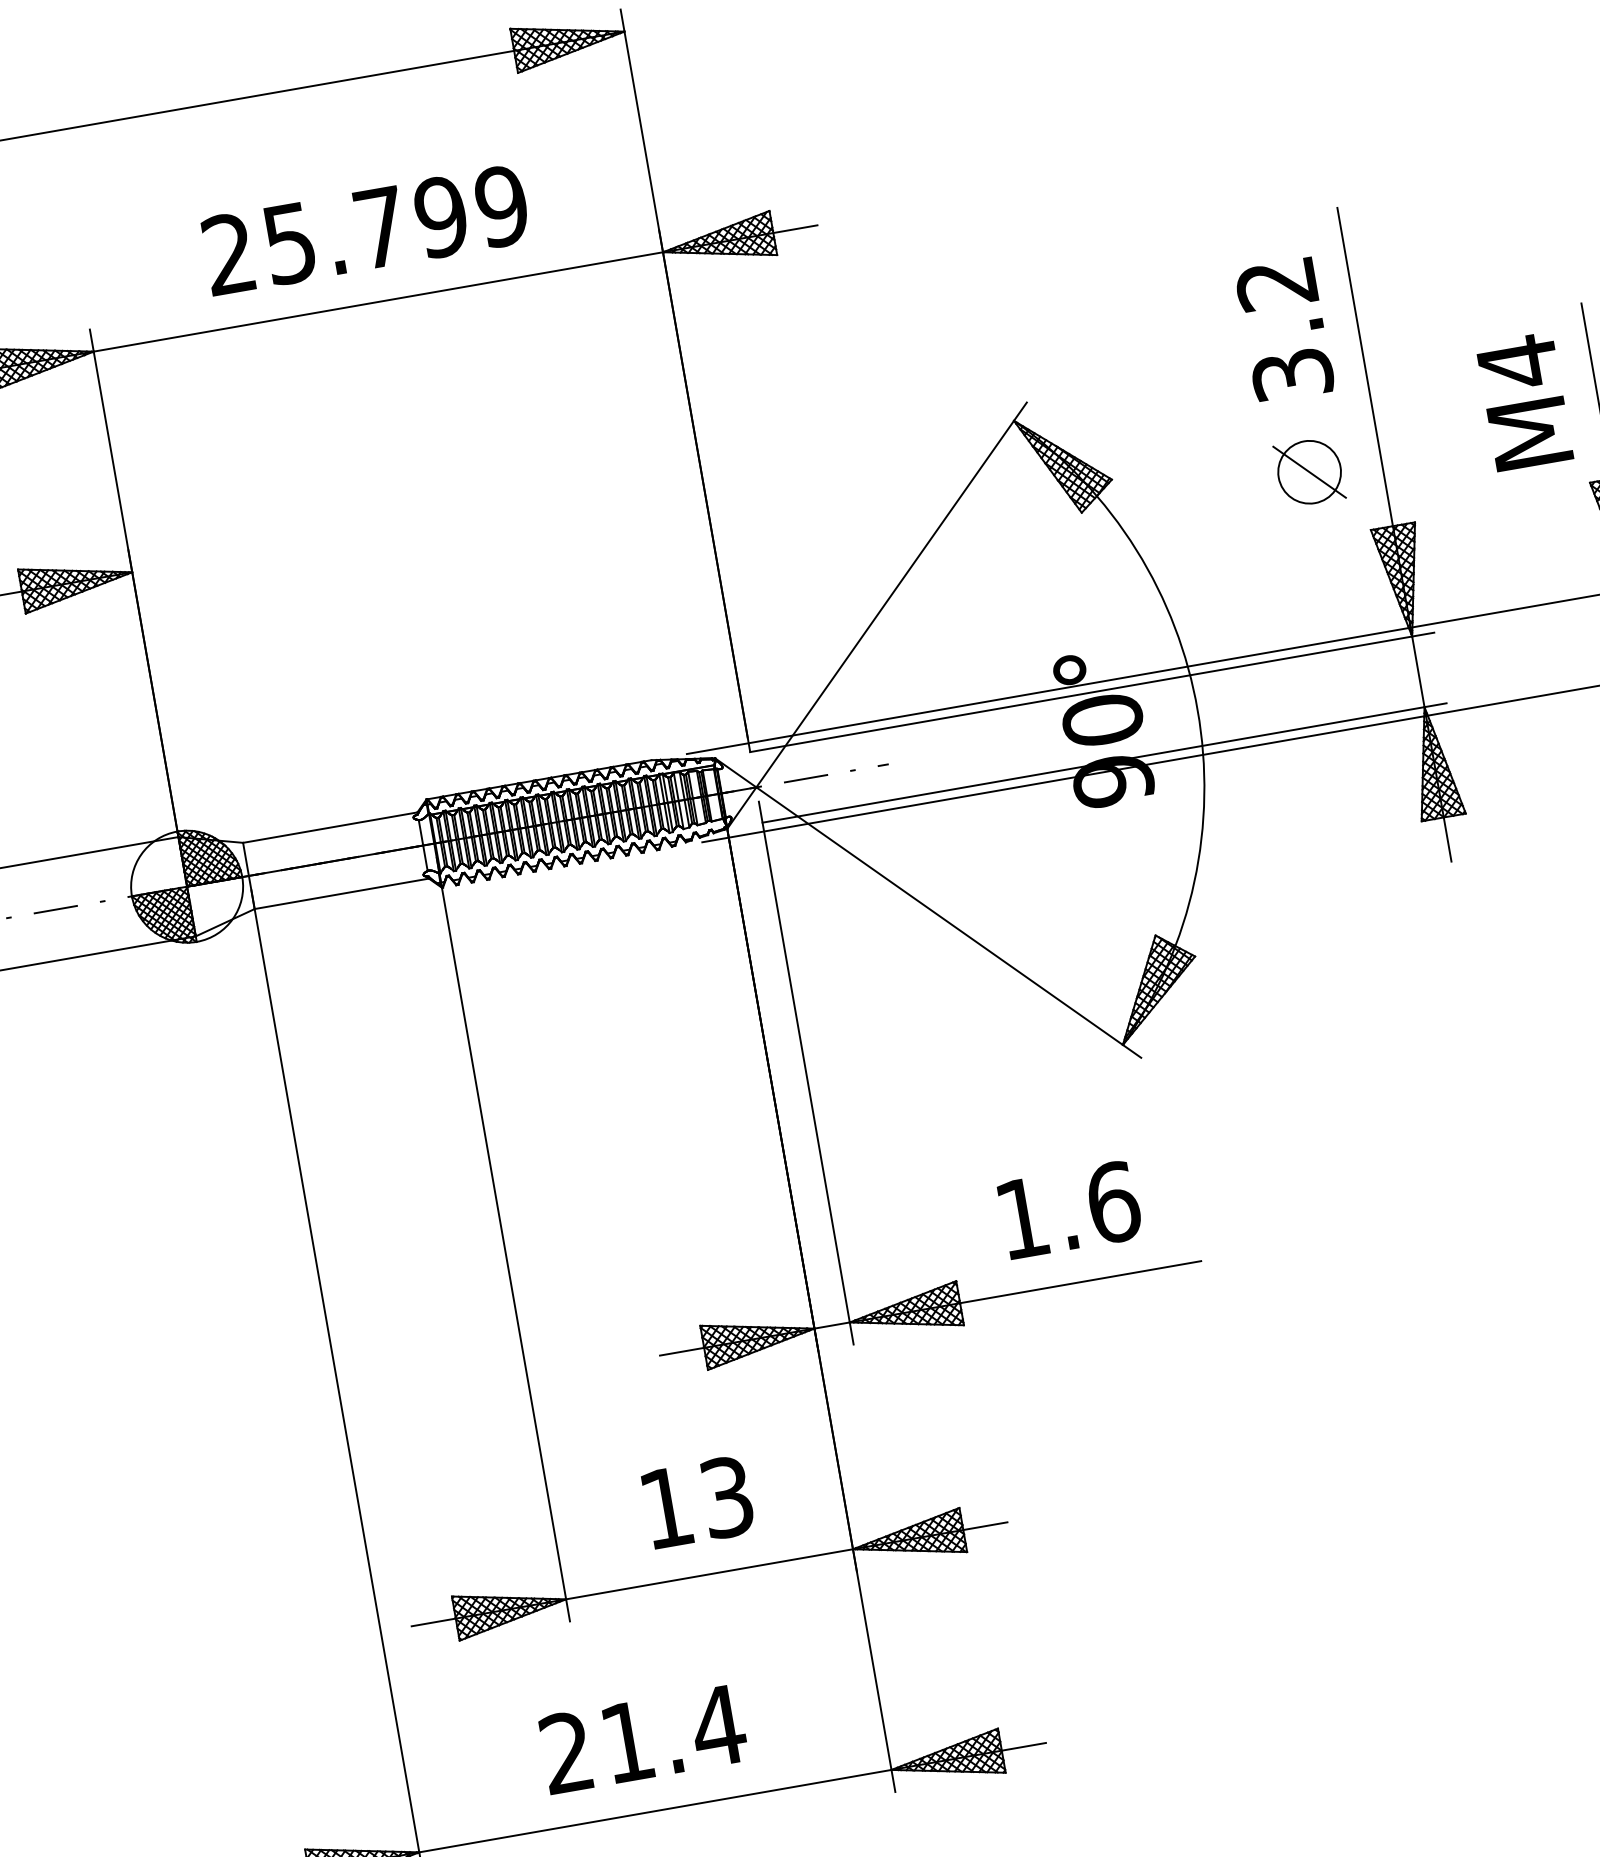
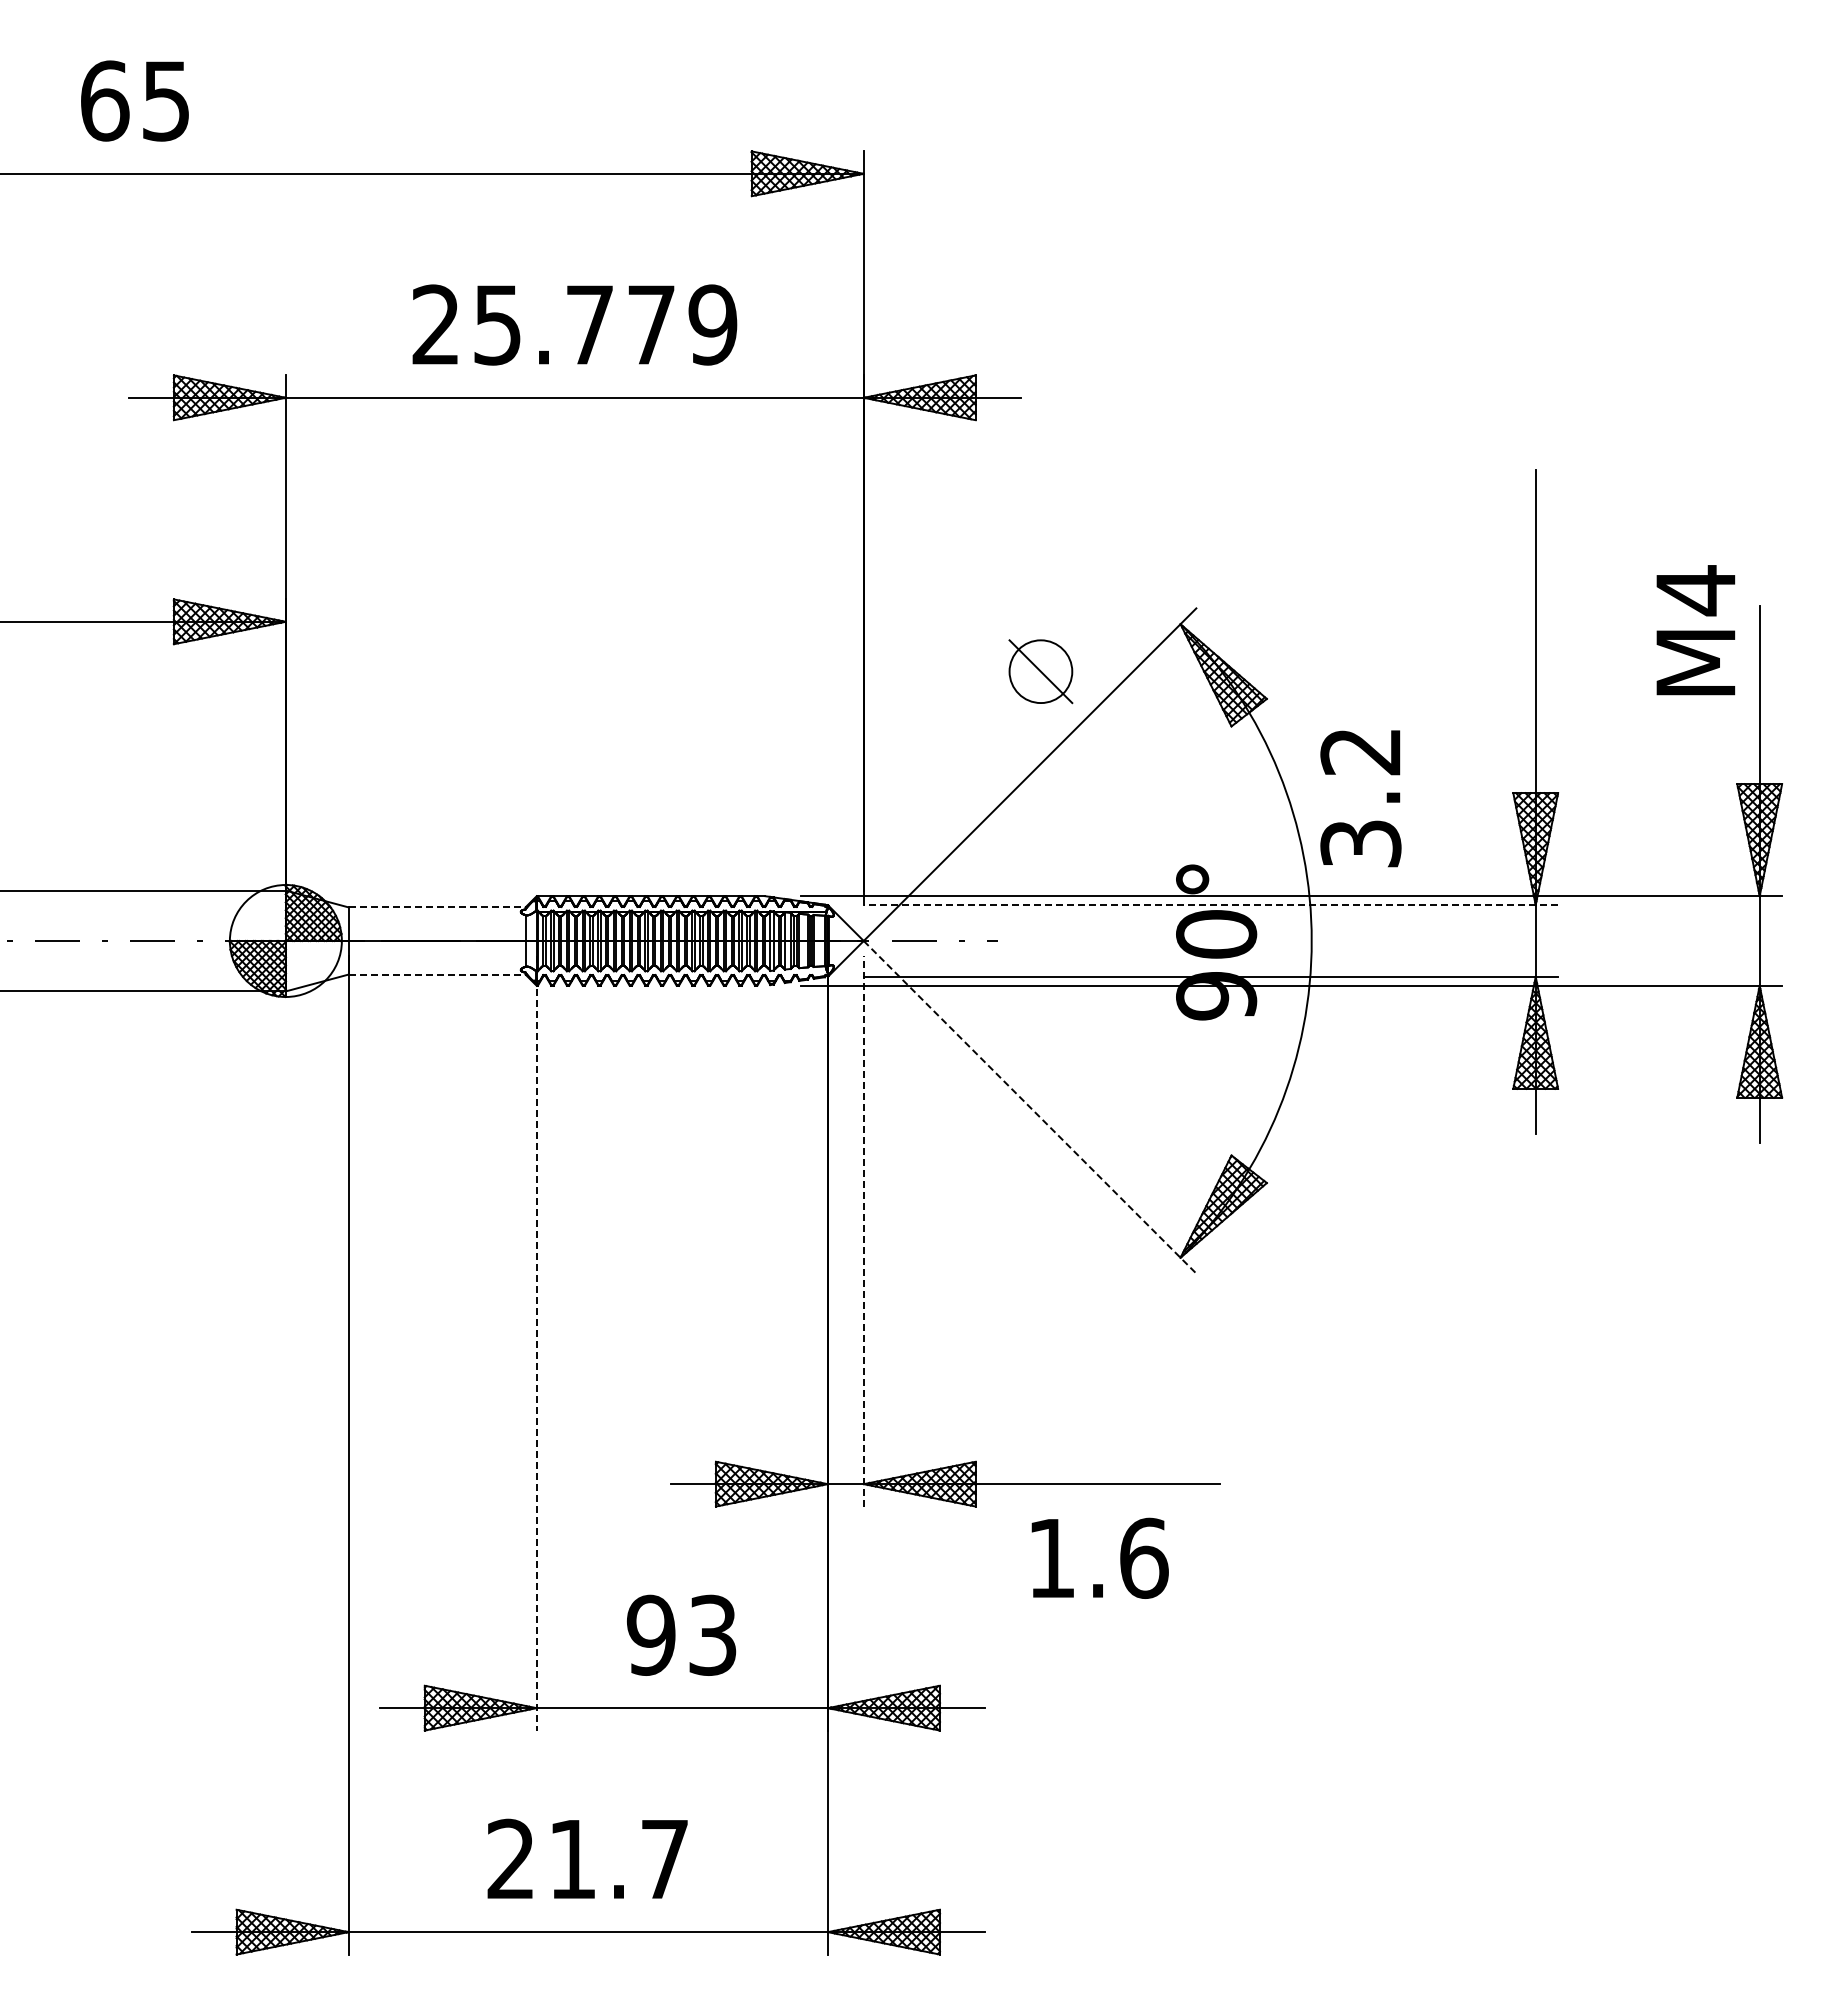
text: (441, 216) -> (651, 324), 25.799 -> 25.779
text: (1284, 330) -> (1360, 798), moved
text: (1524, 402) -> (1695, 630), moved
part: (1309, 472) -> (1040, 671), moved
line: (1091, 692) -> (1210, 905), solid -> dashed
line: (330, 827) -> (437, 907), solid -> dashed
line: (342, 893) -> (437, 974), solid -> dashed
line: (949, 922) -> (1030, 1107), solid -> dashed
line: (806, 1073) -> (863, 1231), solid -> dashed
text: (1069, 1209) -> (1099, 1557), moved
line: (503, 1240) -> (536, 1343), solid -> dashed
text: (665, 1507) -> (650, 1634), 13 -> 93
text: (718, 1726) -> (664, 1859), 21.4 -> 21.7

